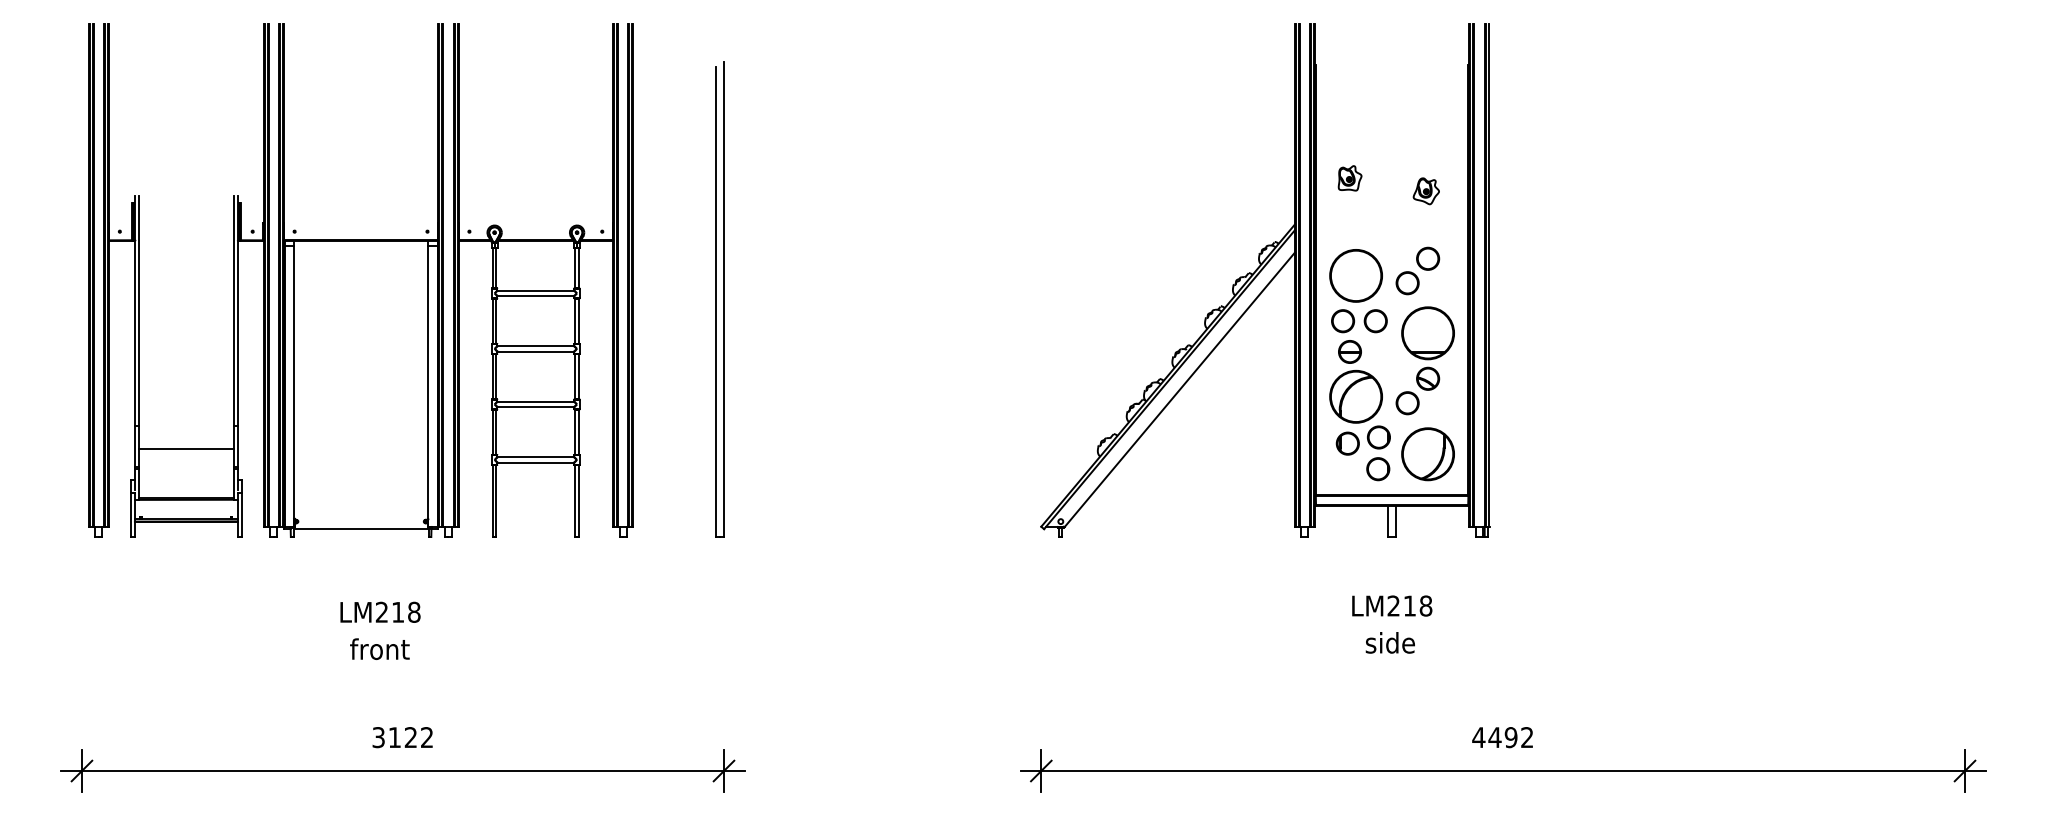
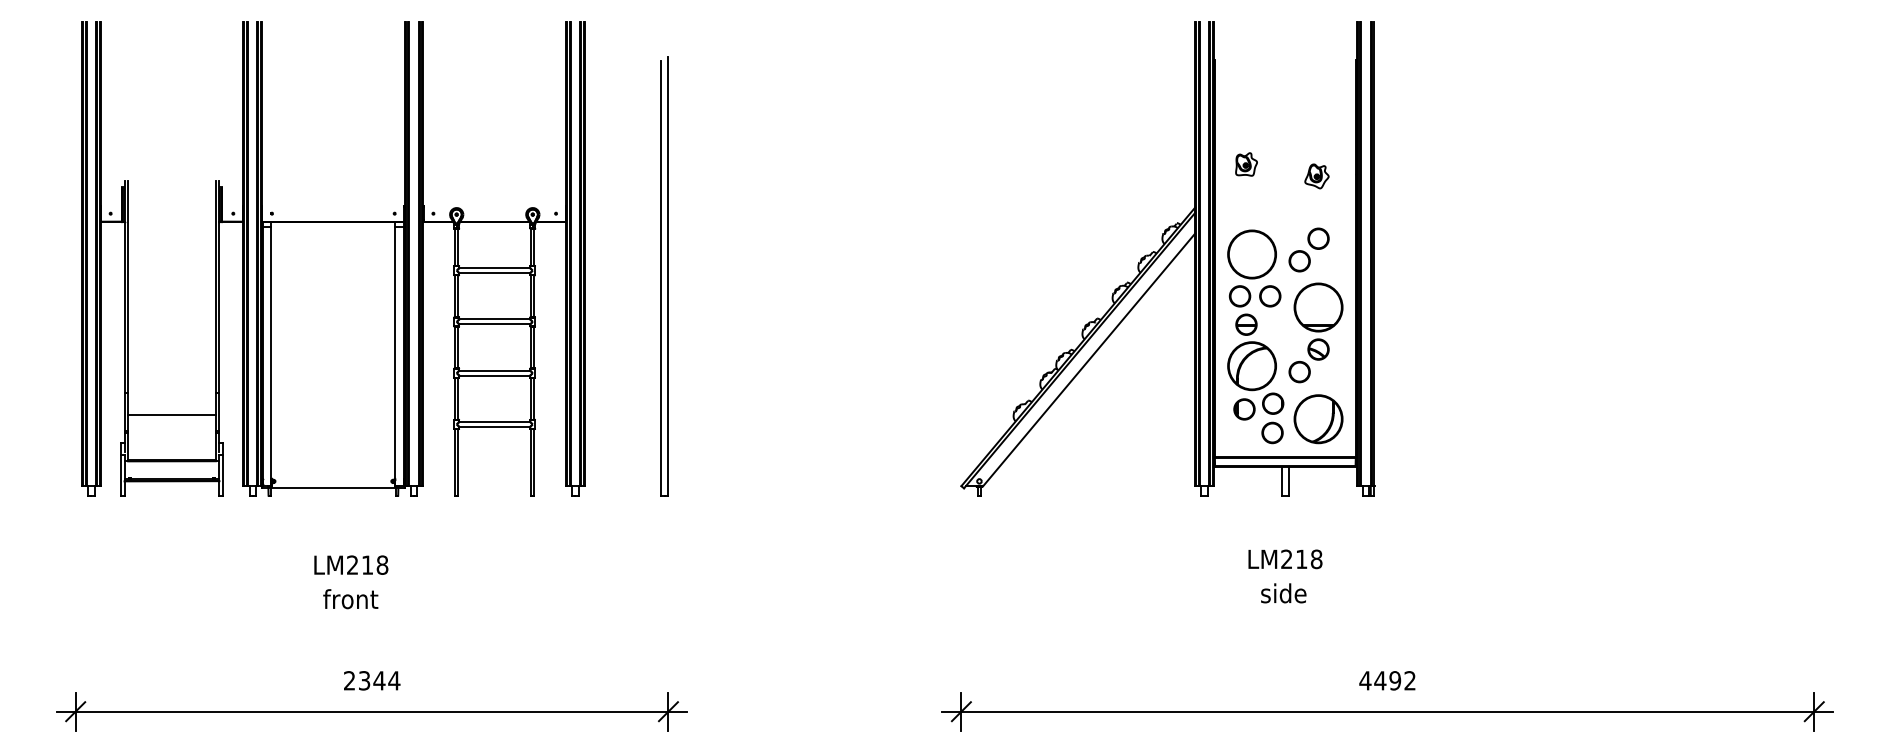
text: (402, 737) -> (371, 680), 3122 -> 2344

